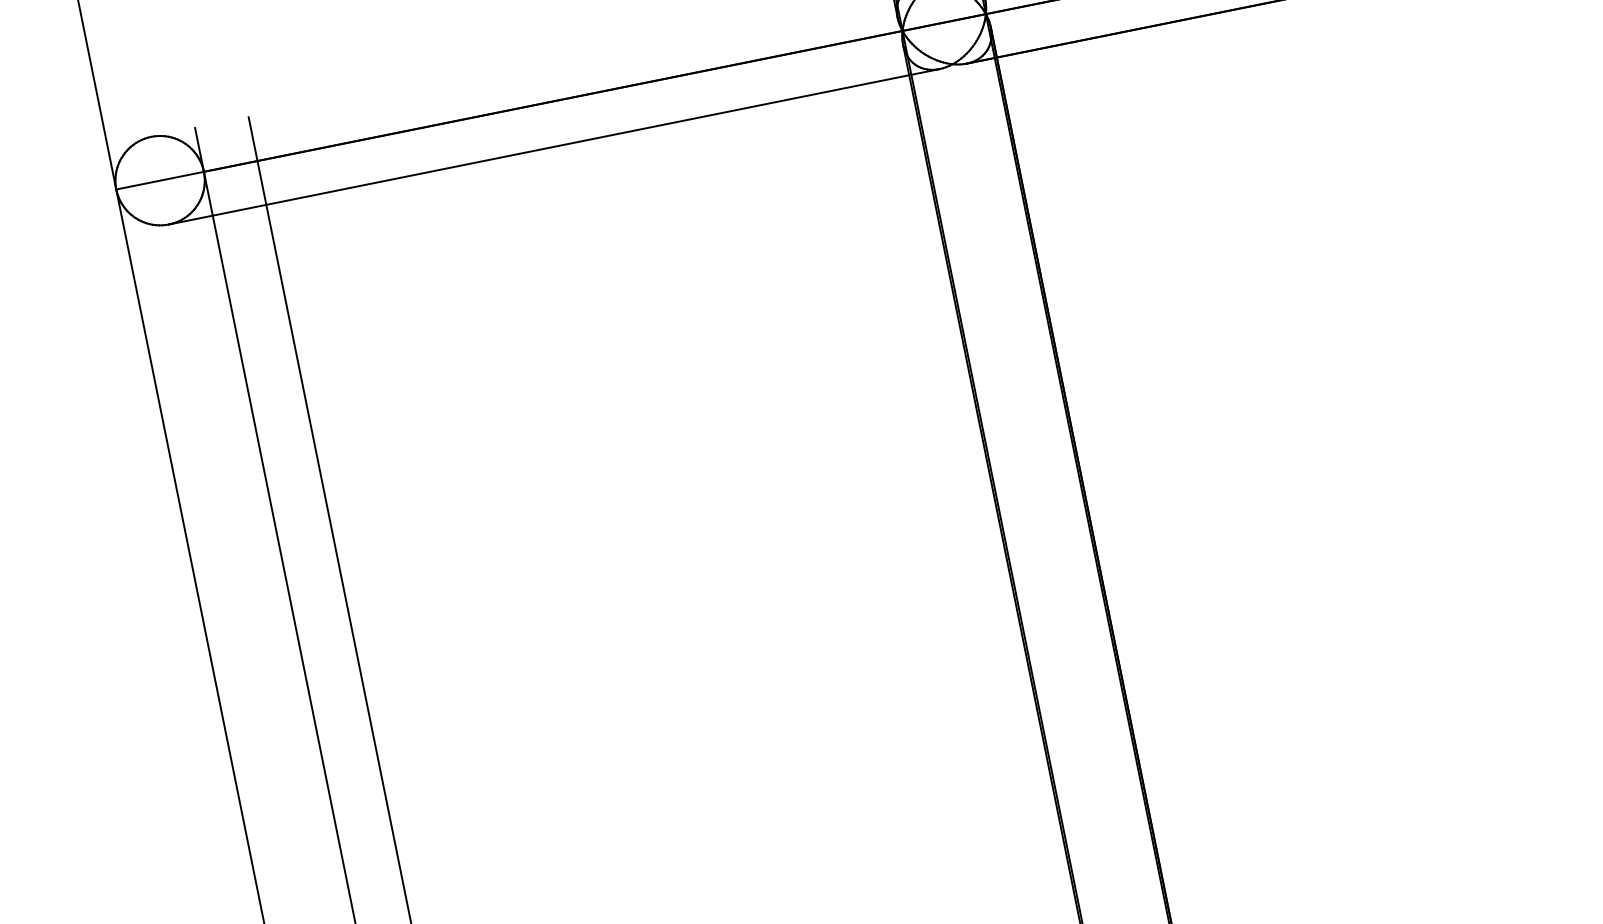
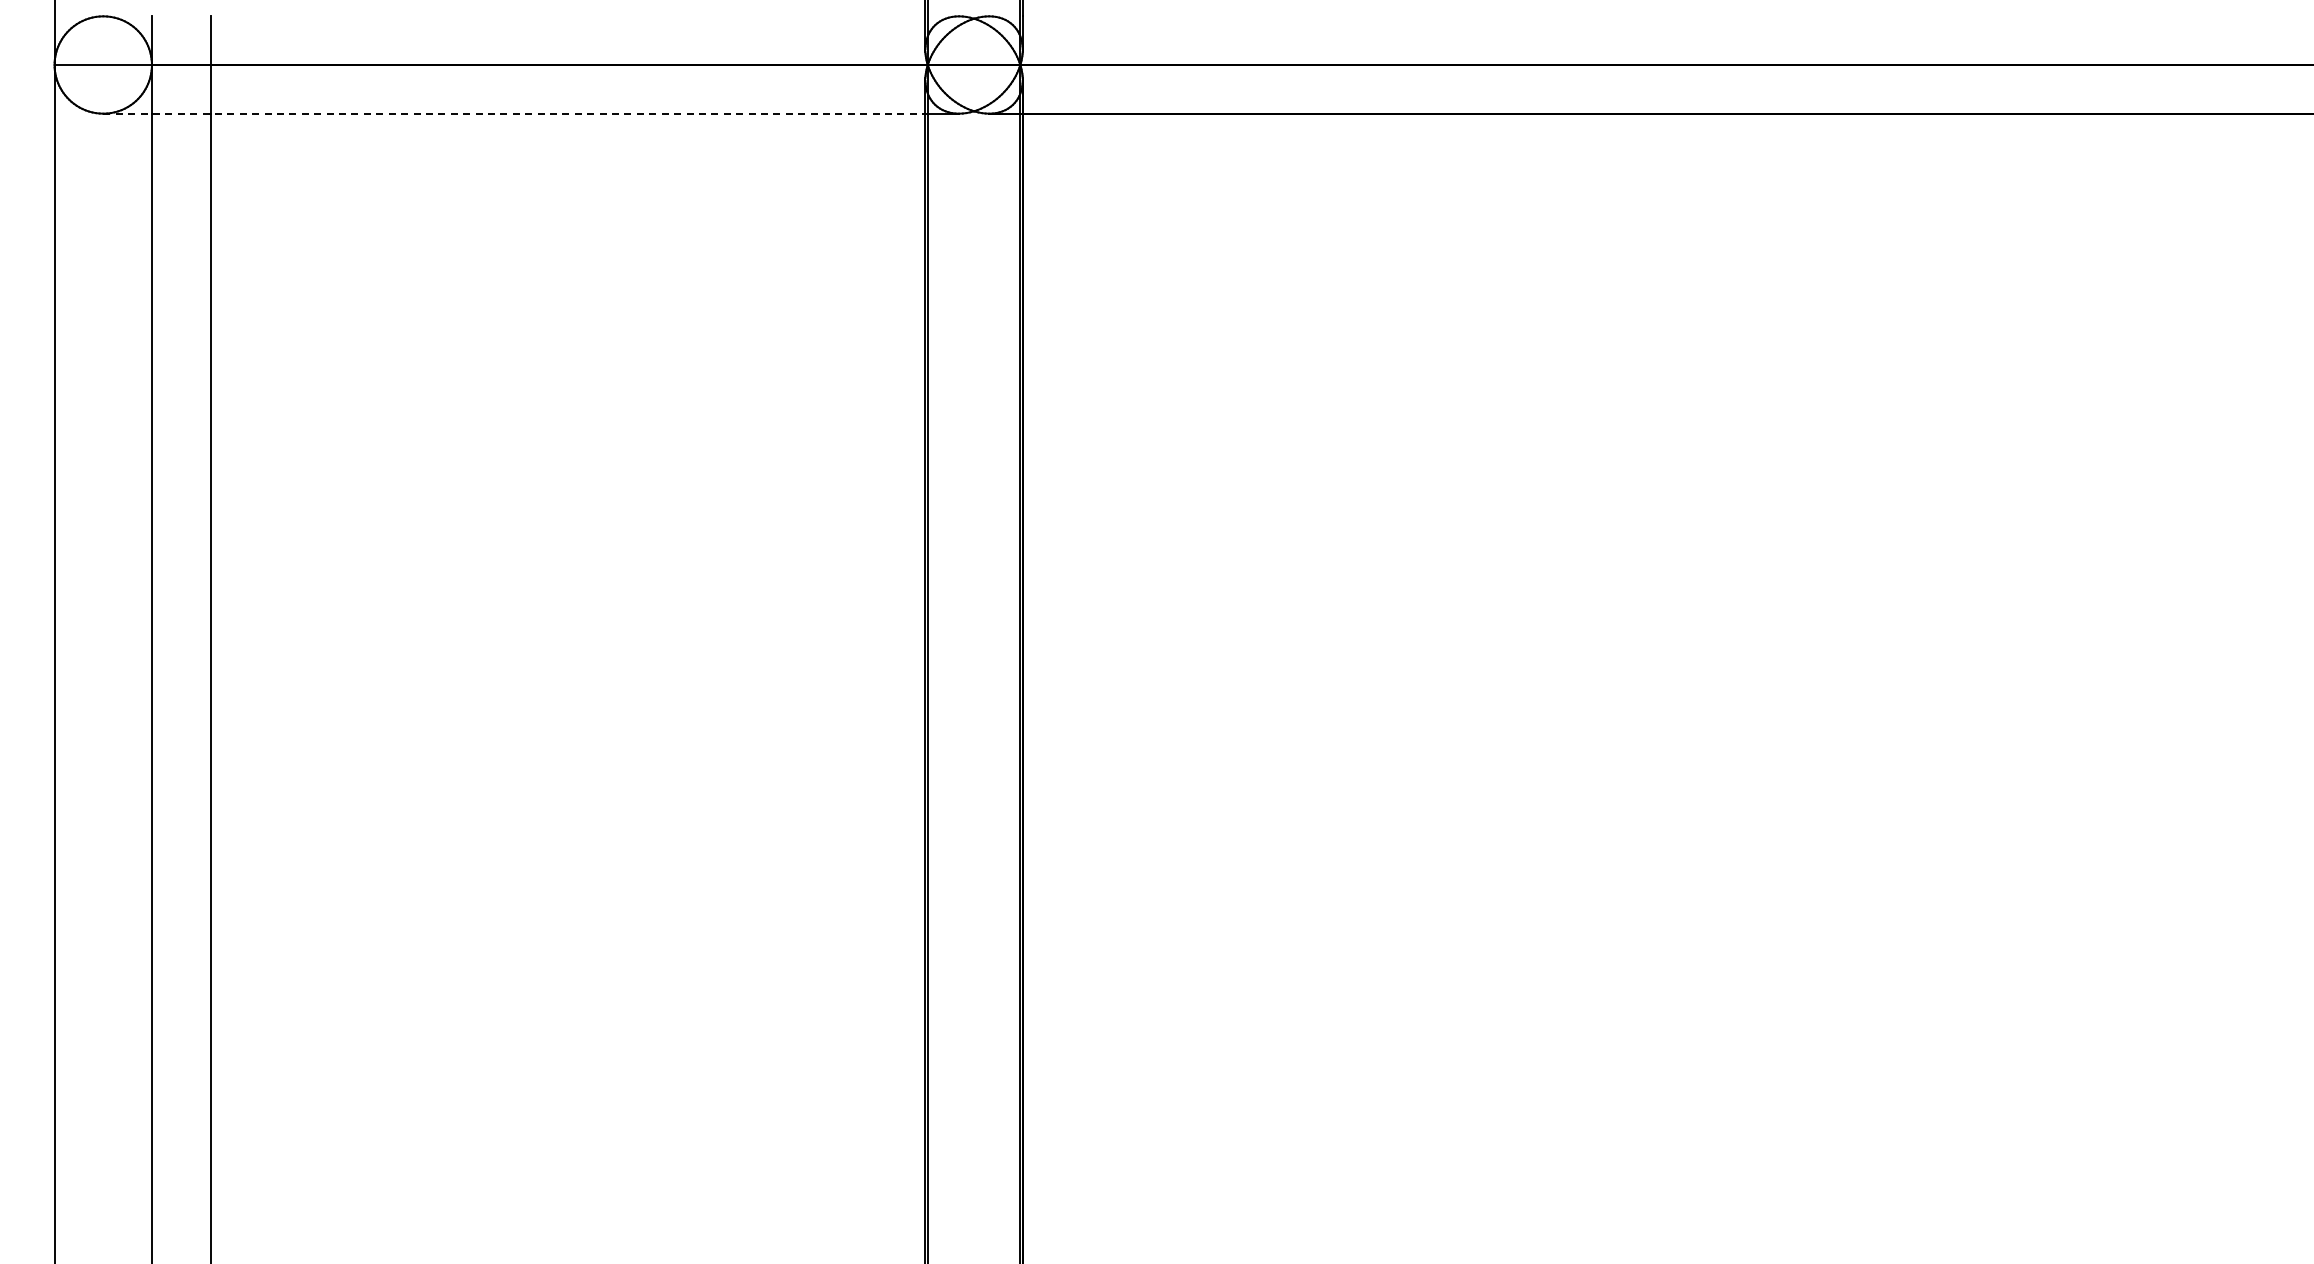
line: (539, 149) -> (514, 113), solid -> dashed

